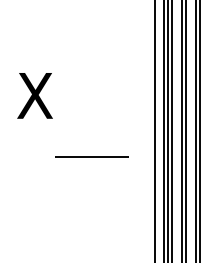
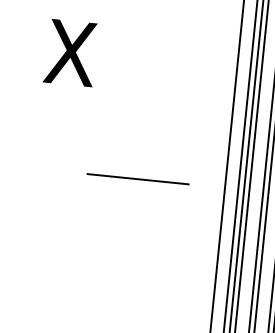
text: (34, 95) -> (70, 52), moved

